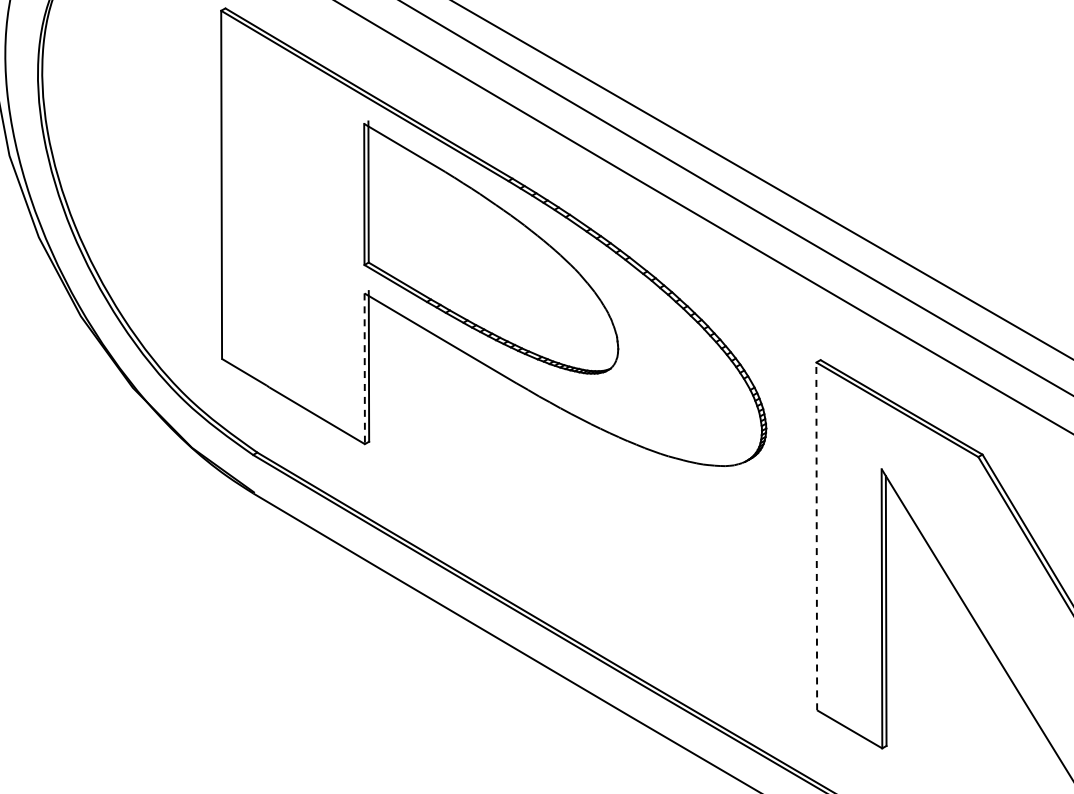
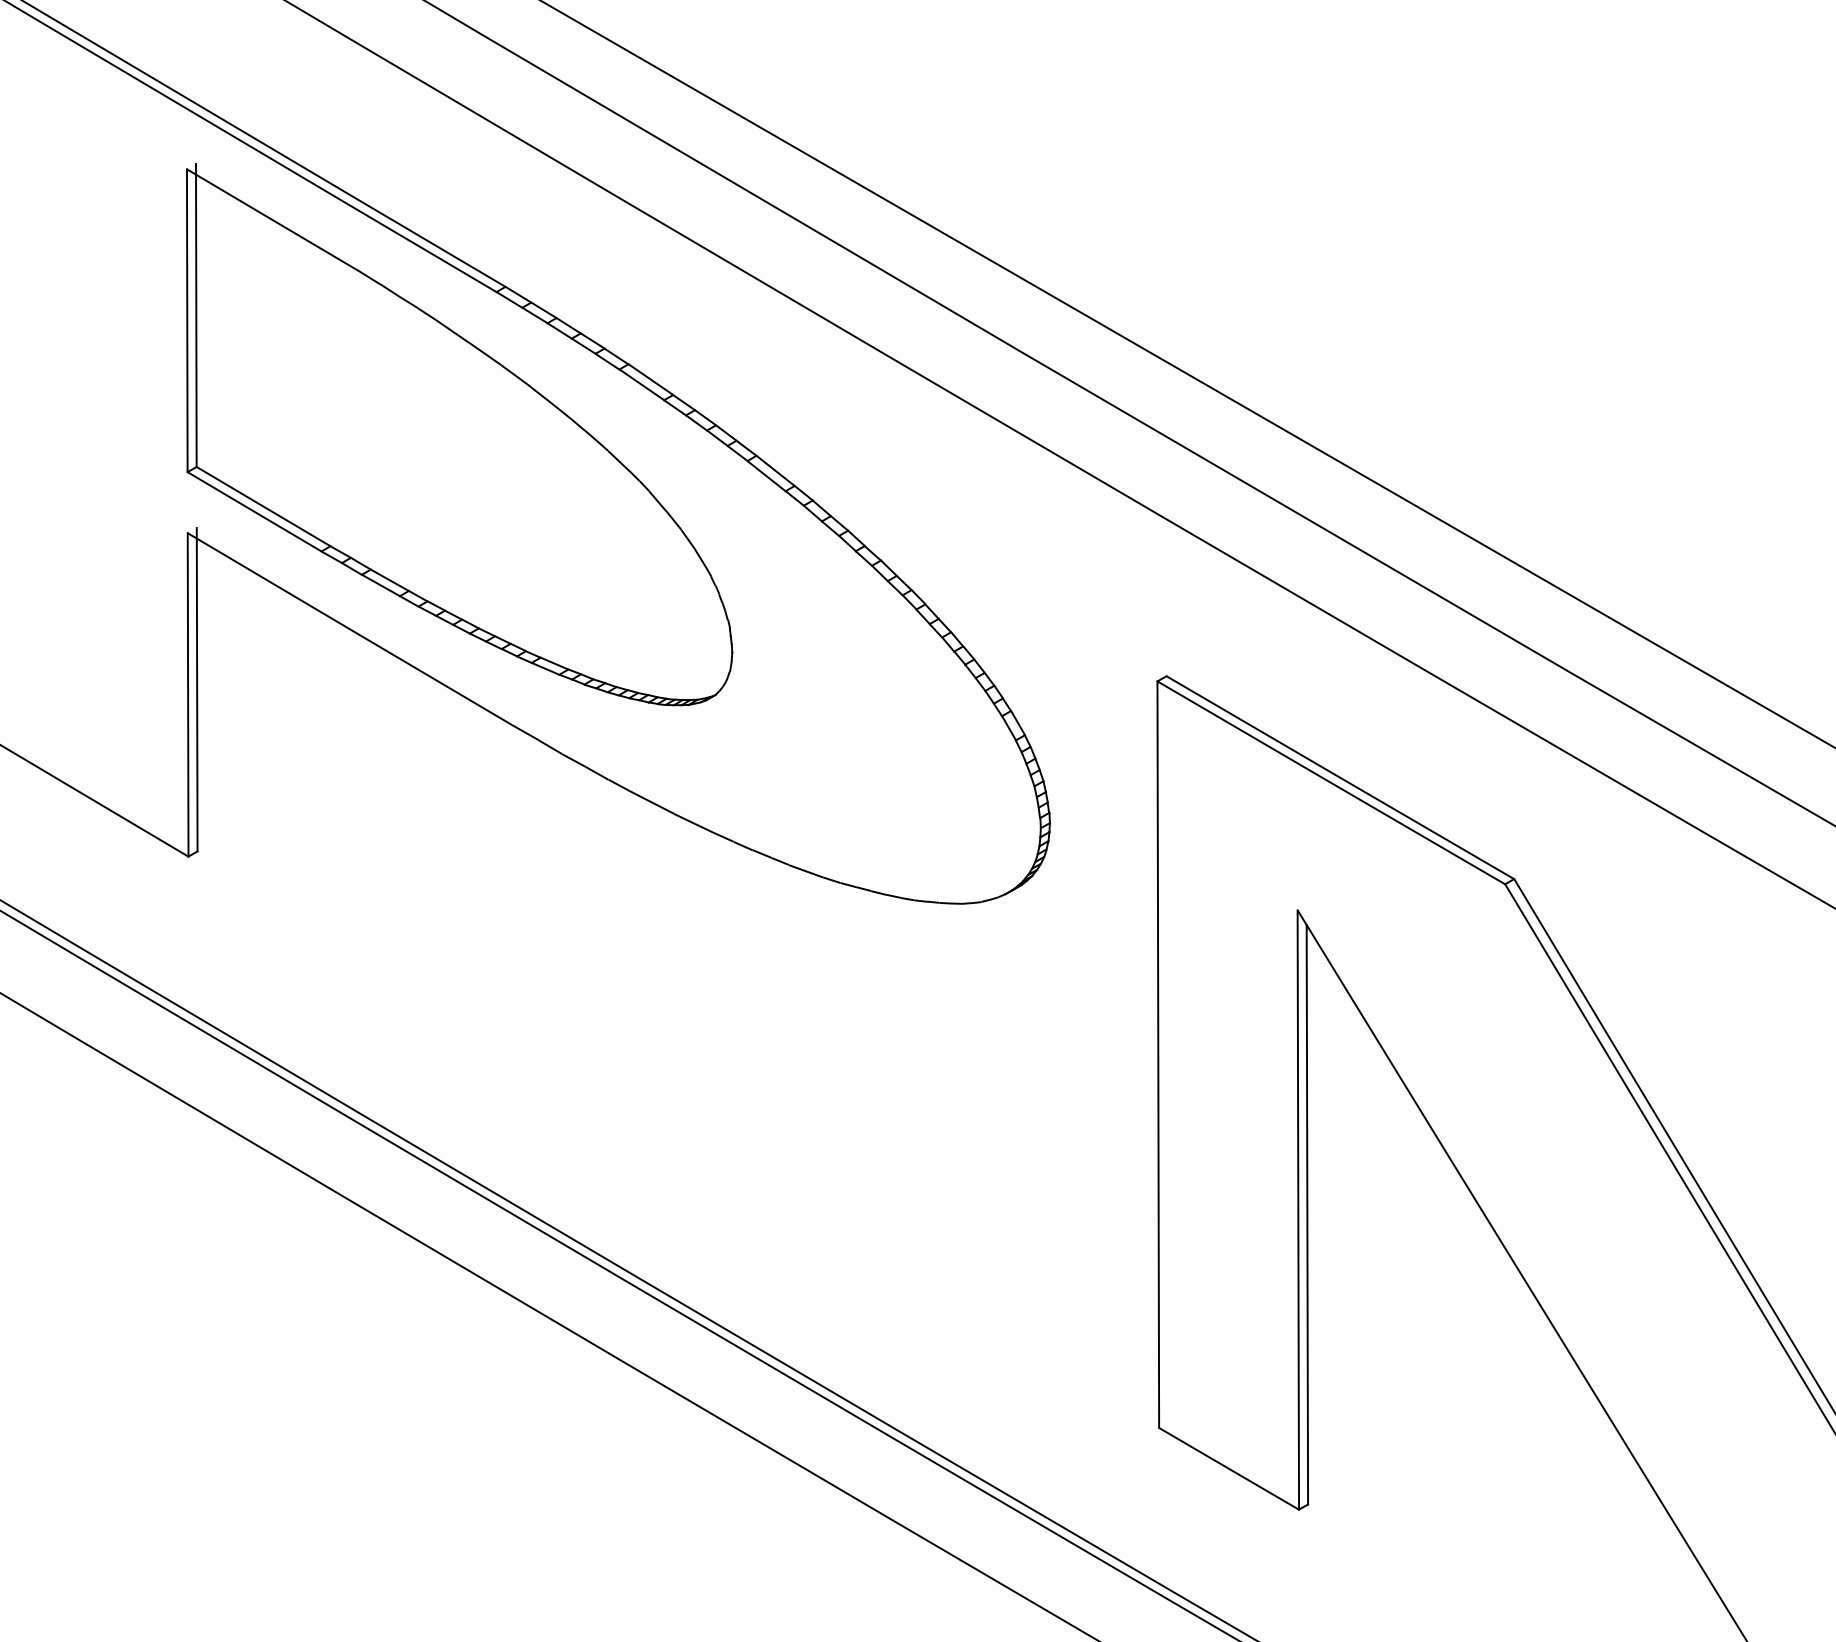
line: (364, 369) -> (187, 696), dashed -> solid
line: (816, 536) -> (1157, 1054), dashed -> solid

